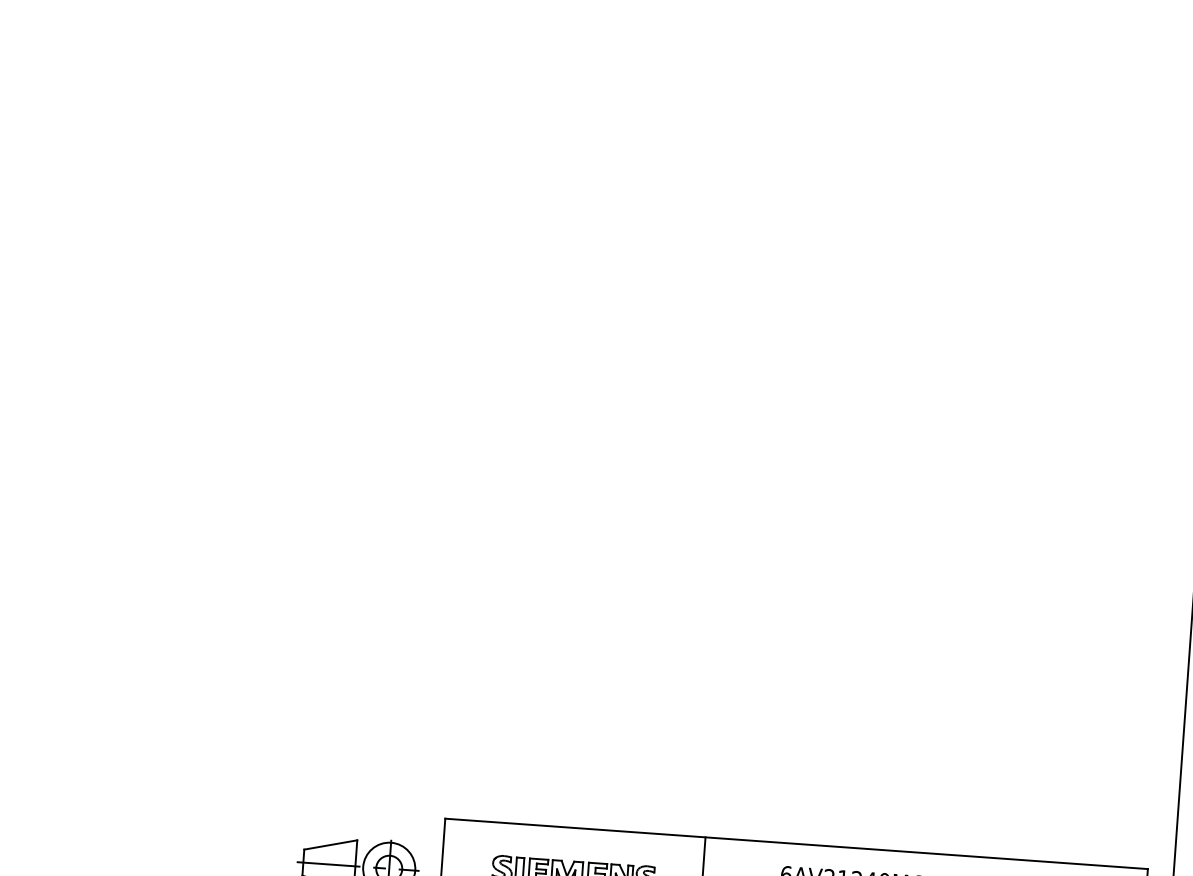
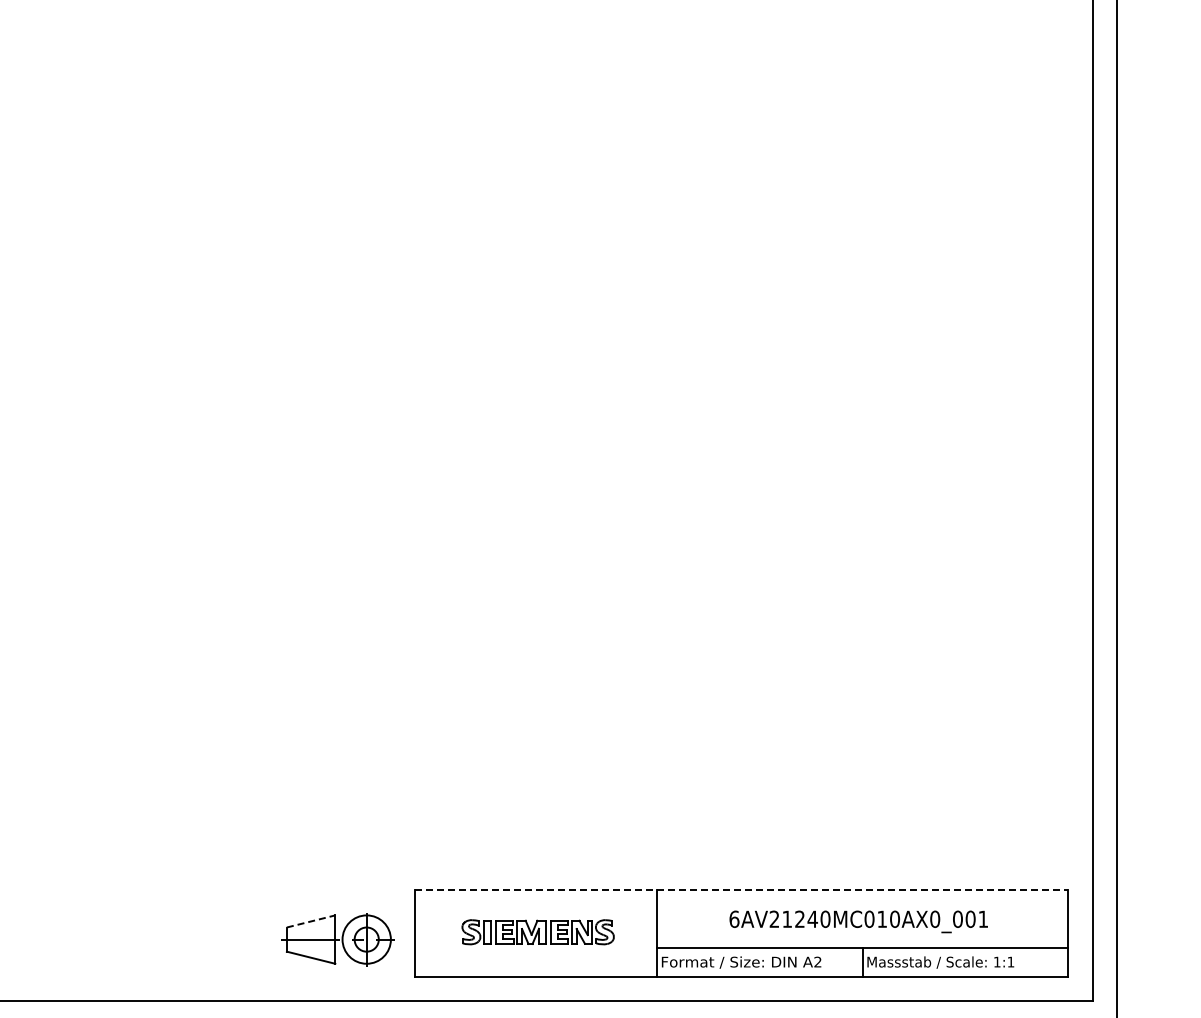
line: (796, 843) -> (741, 889), solid -> dashed
line: (331, 845) -> (311, 921), solid -> dashed

